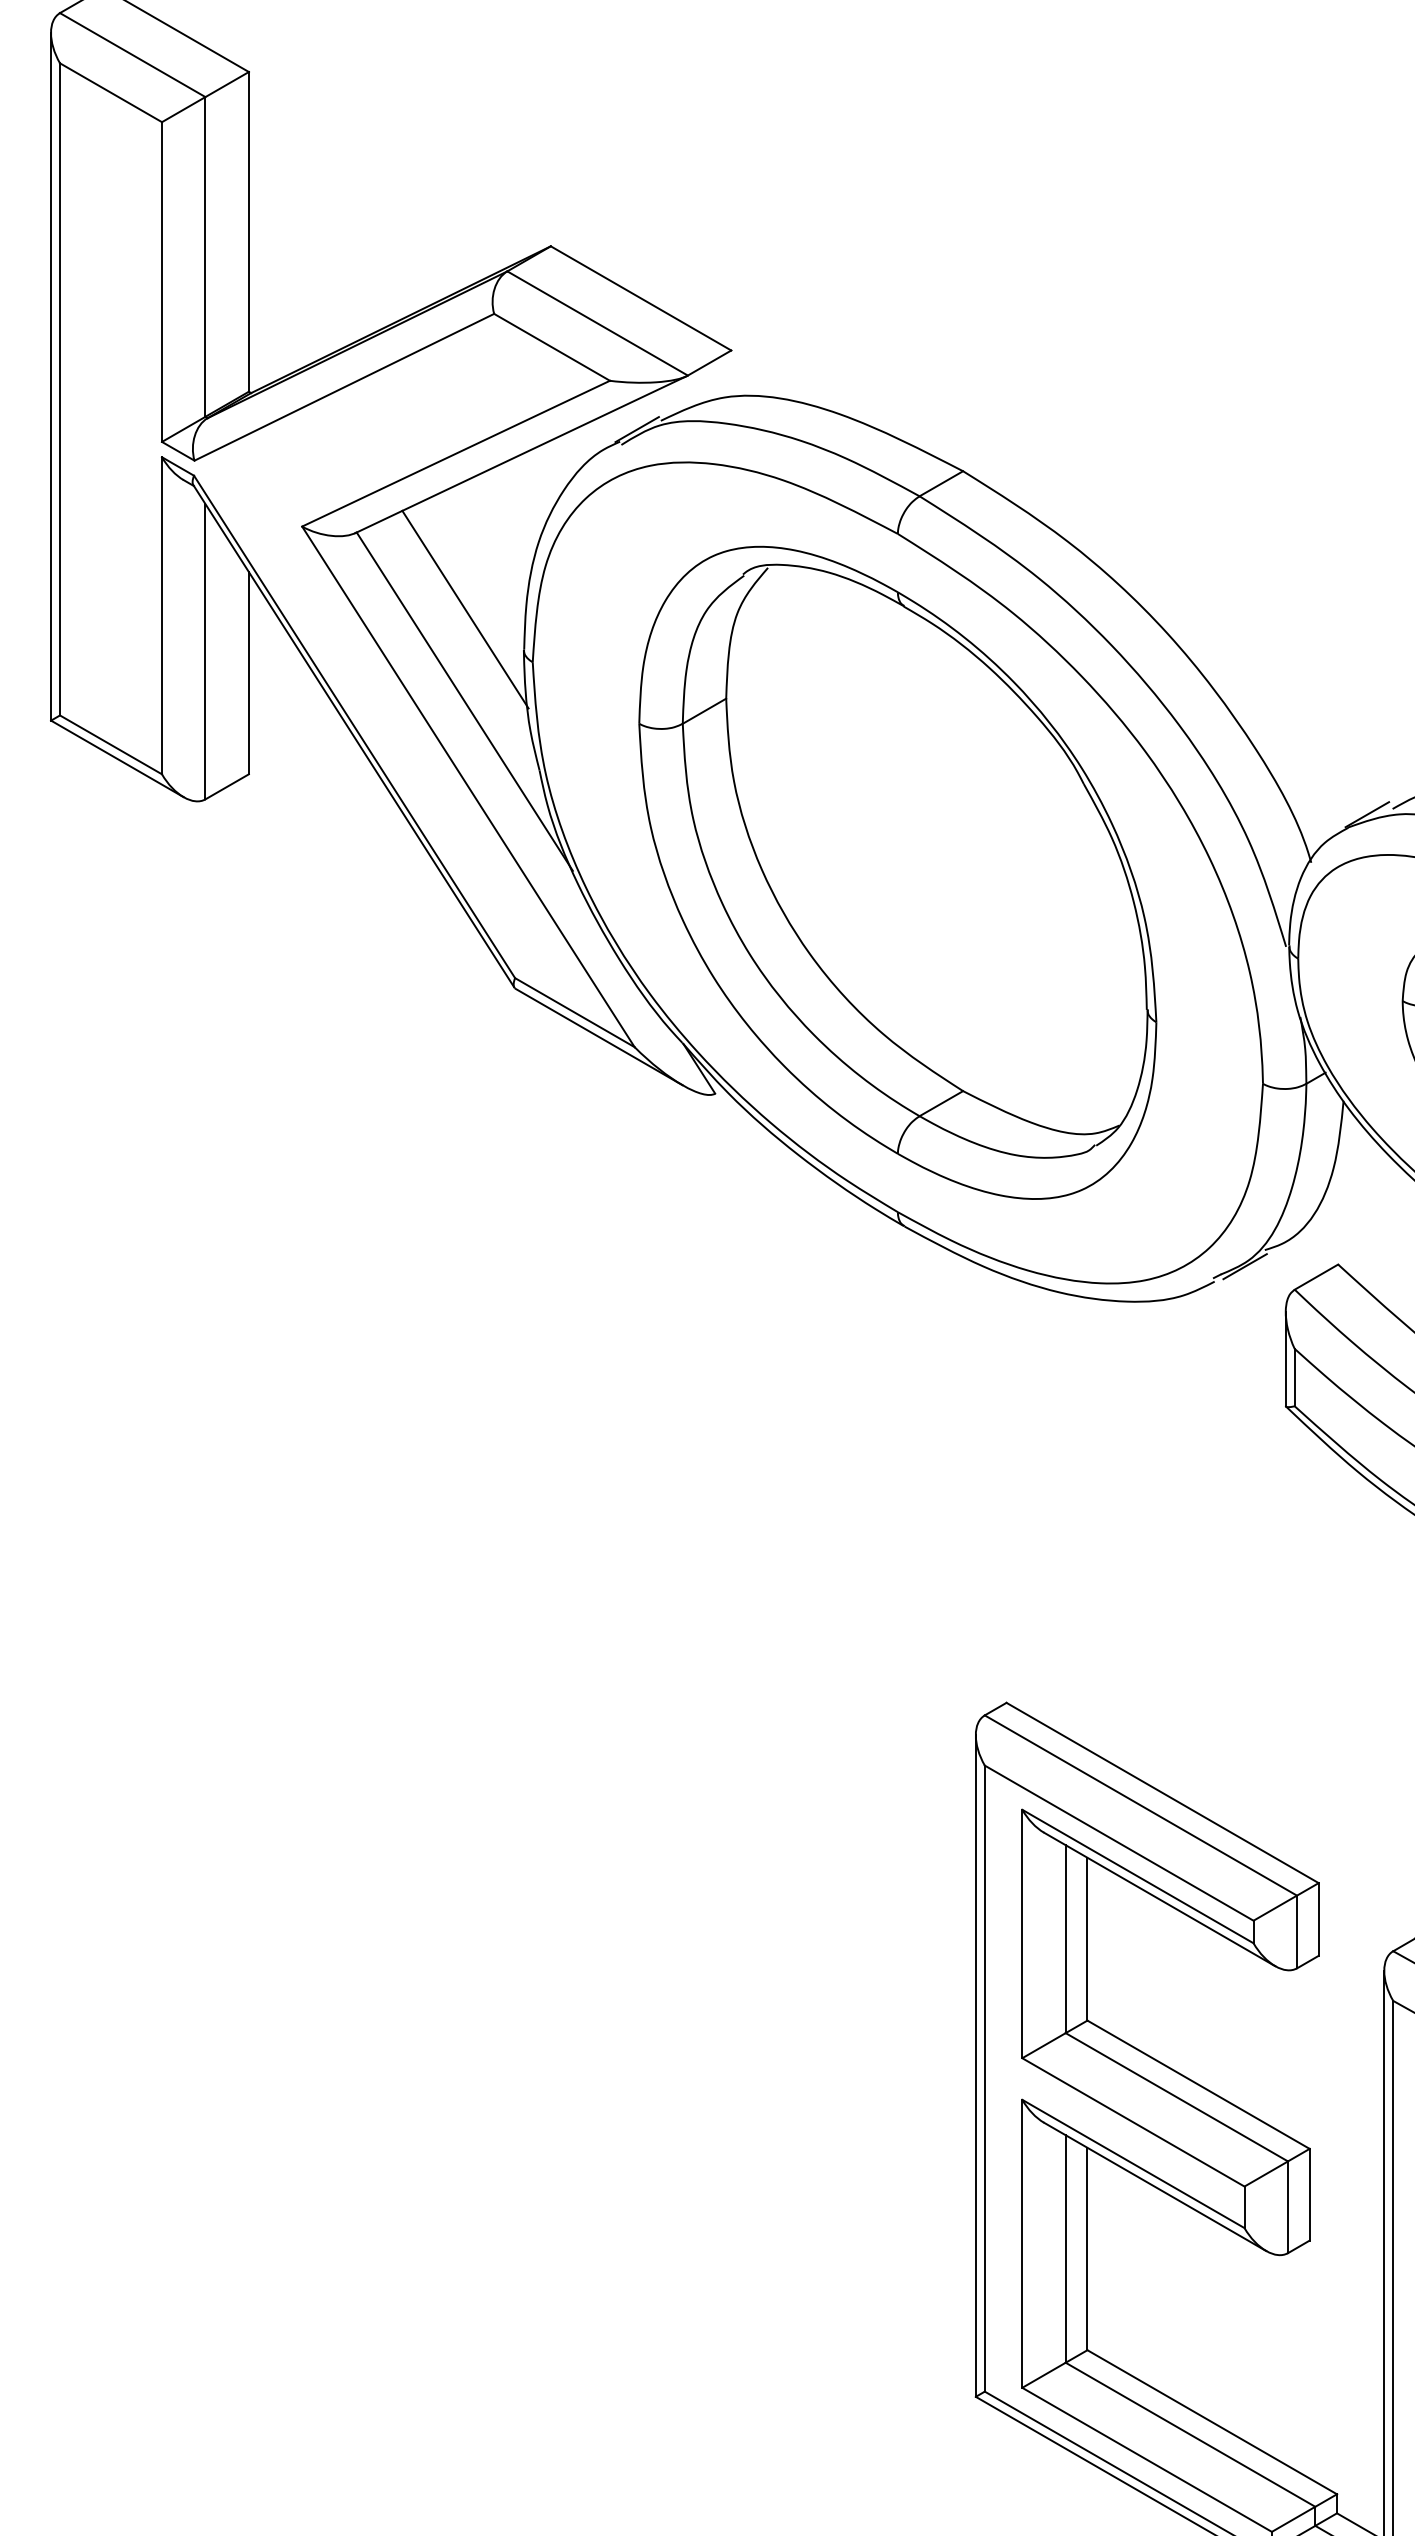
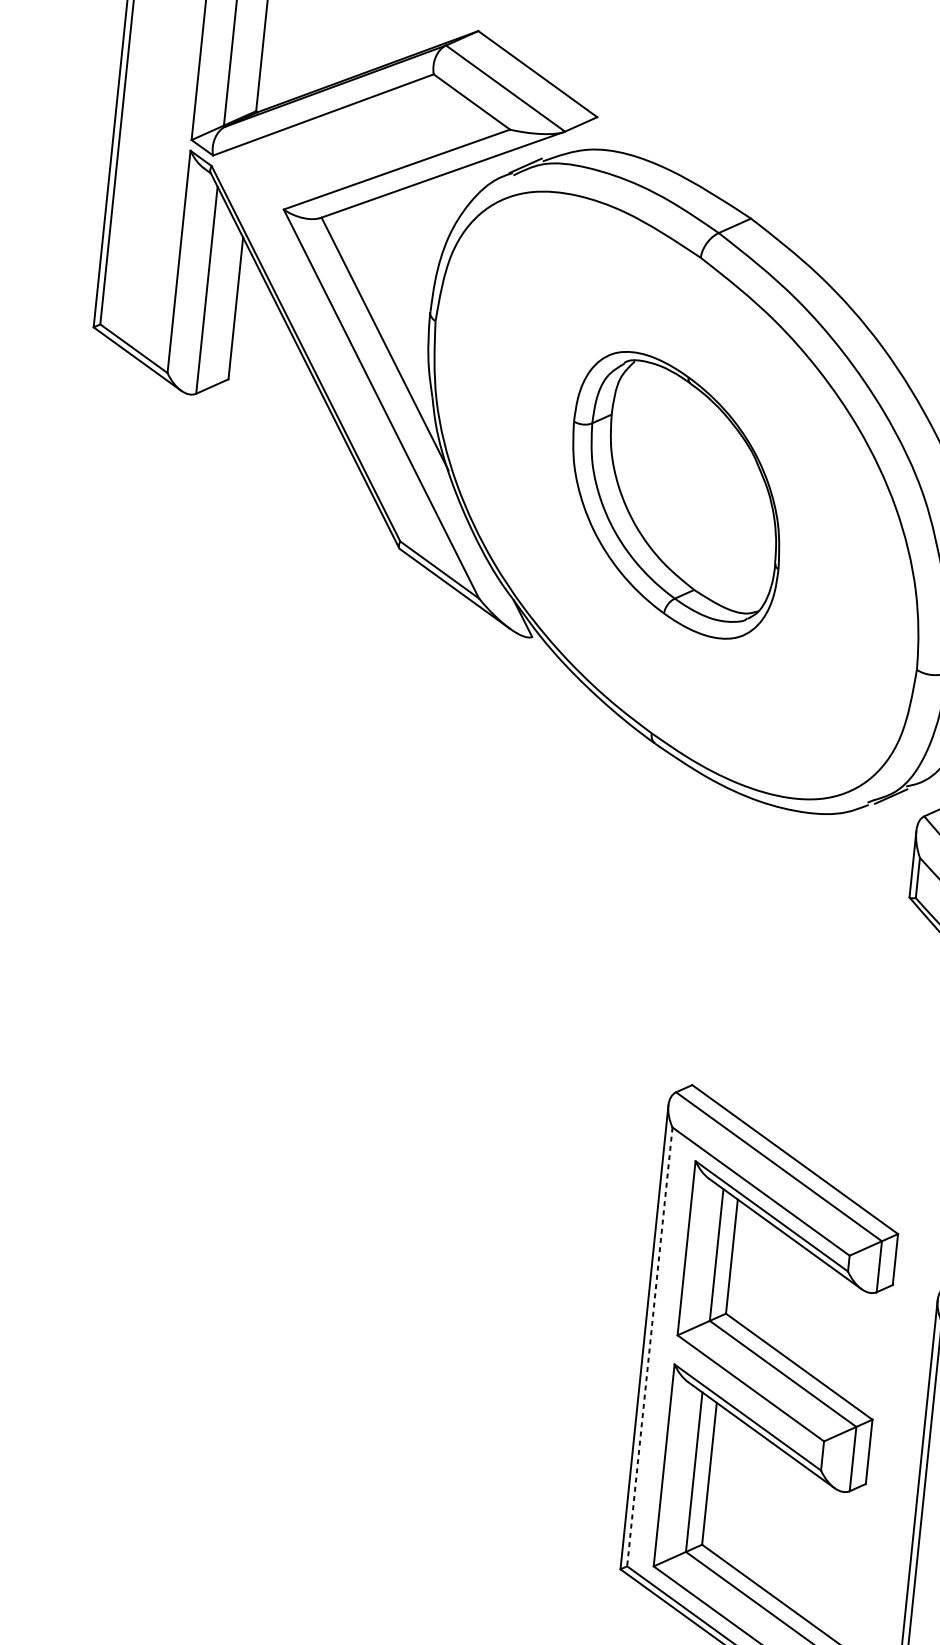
line: (465, 609) -> (392, 279), removed
part: (897, 872) -> (676, 495), size x0.6
line: (984, 2079) -> (649, 1347), solid -> dashed

